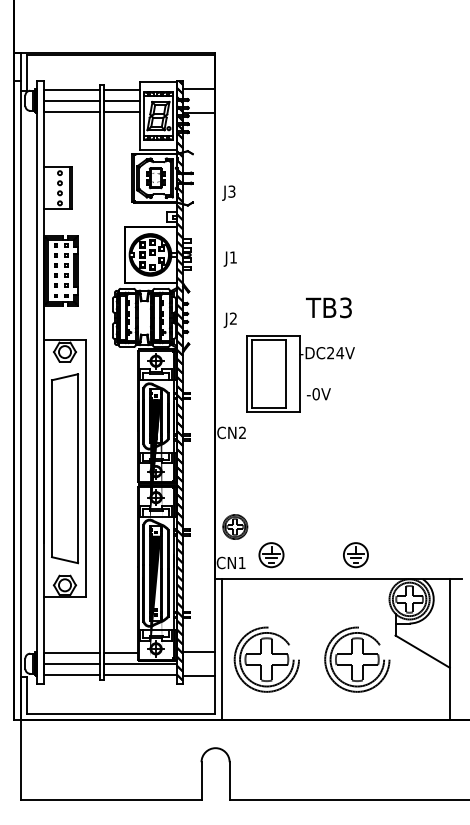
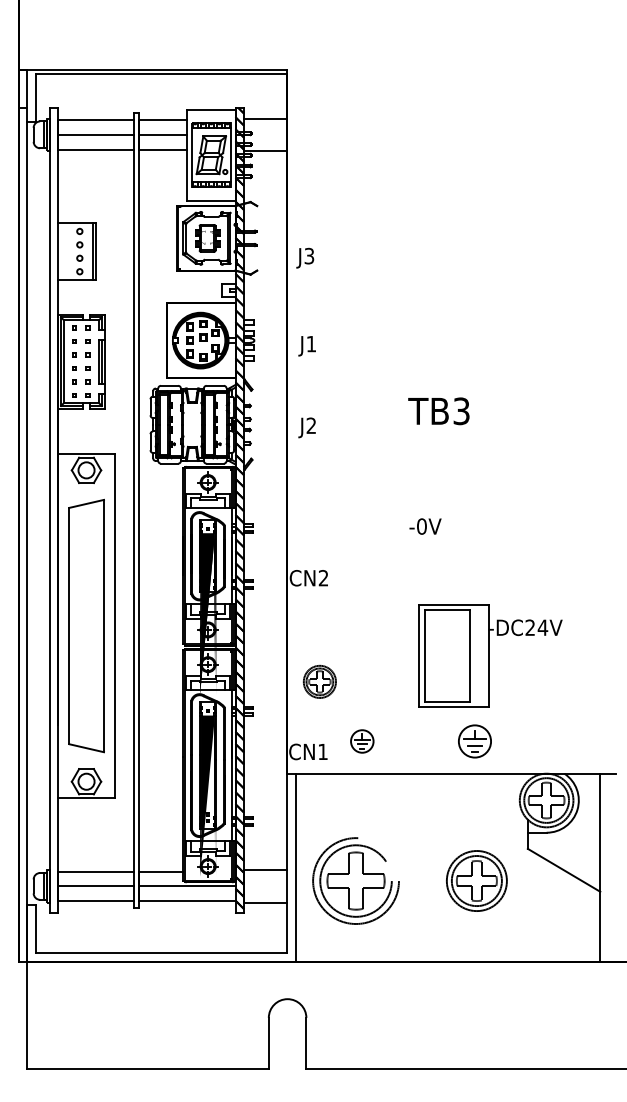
part: (300, 373) -> (490, 655), moved
part: (235, 526) -> (319, 681), moved
part: (271, 555) -> (362, 741), size x0.7
part: (357, 659) -> (476, 880), size x0.7

